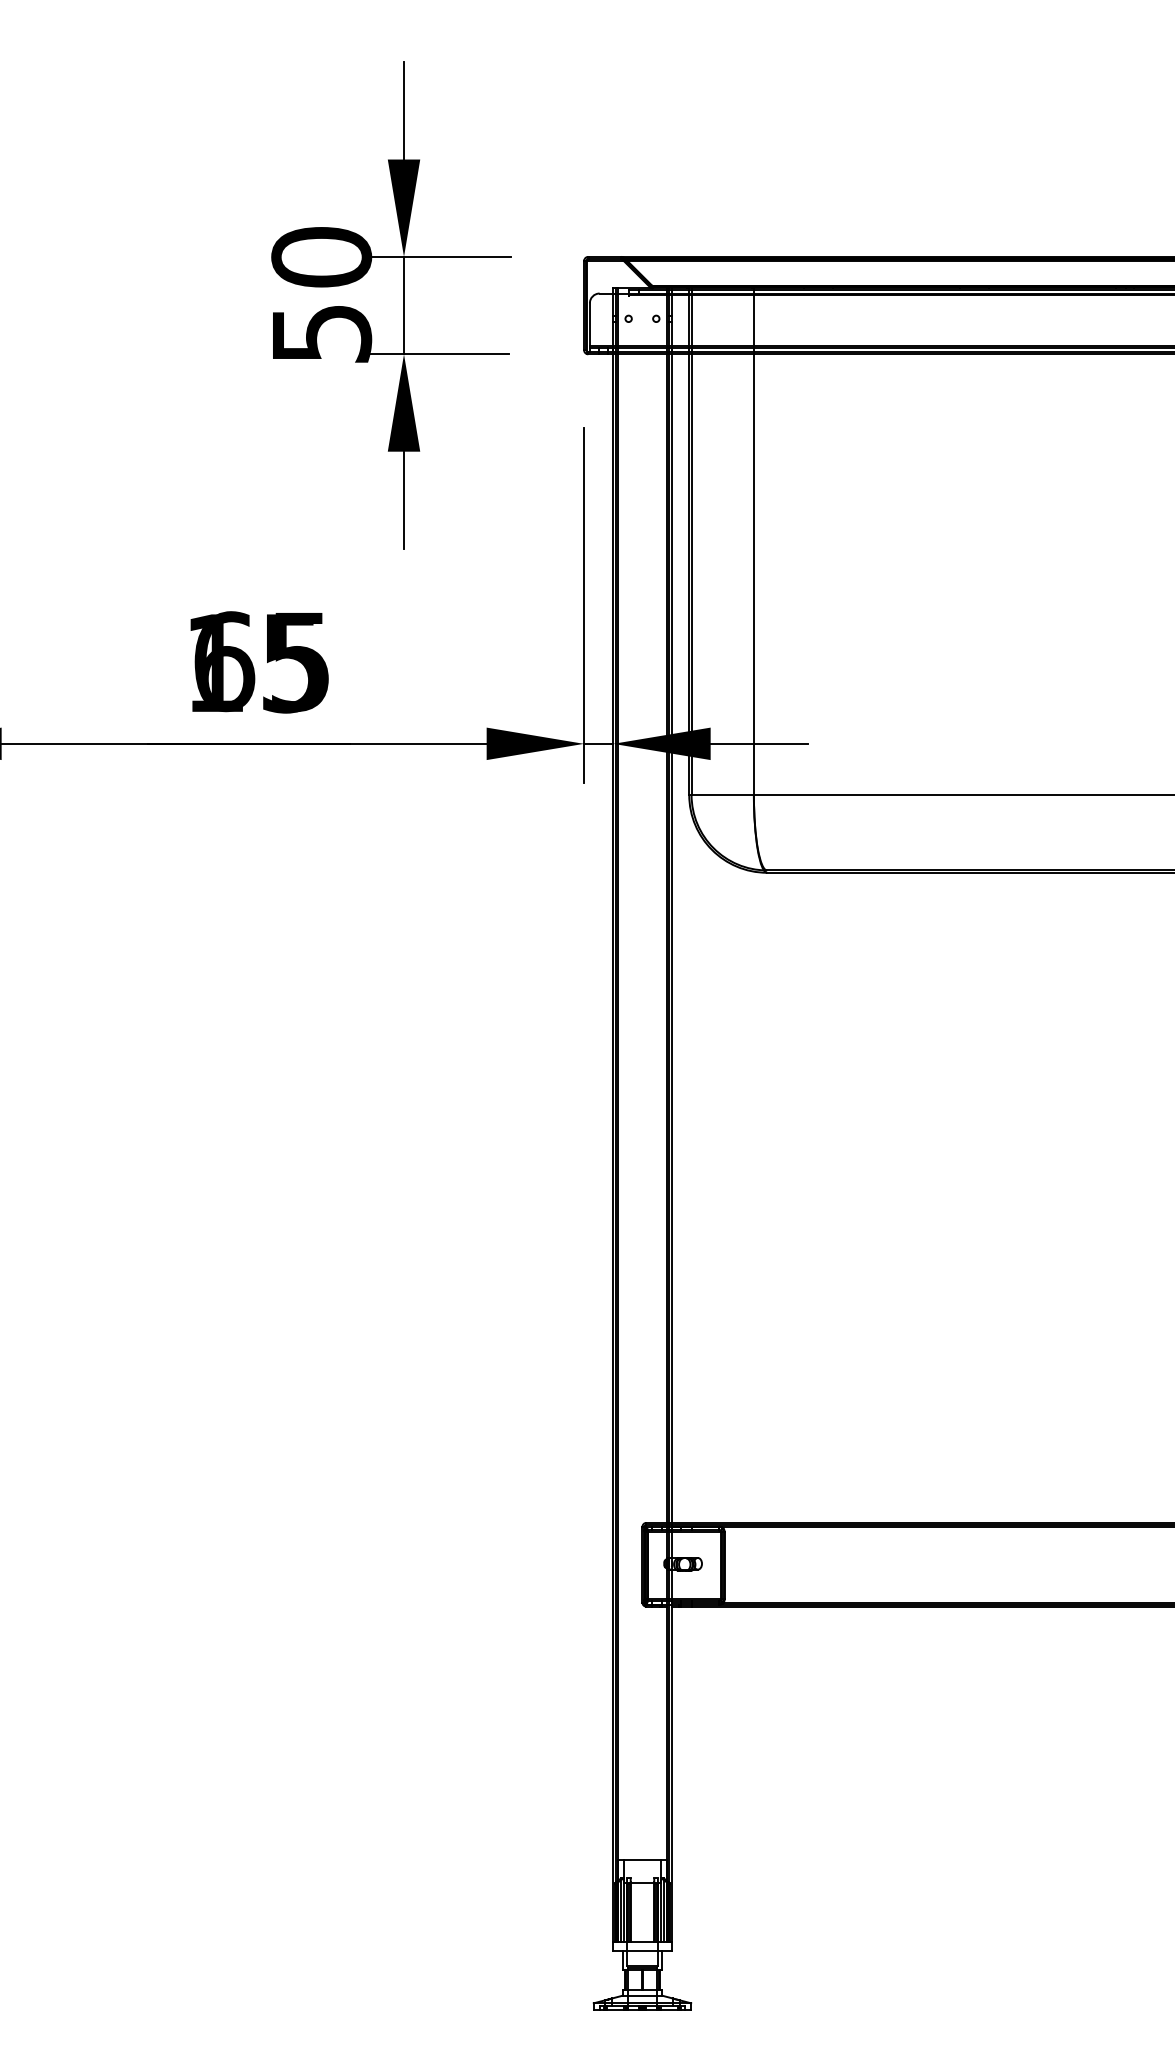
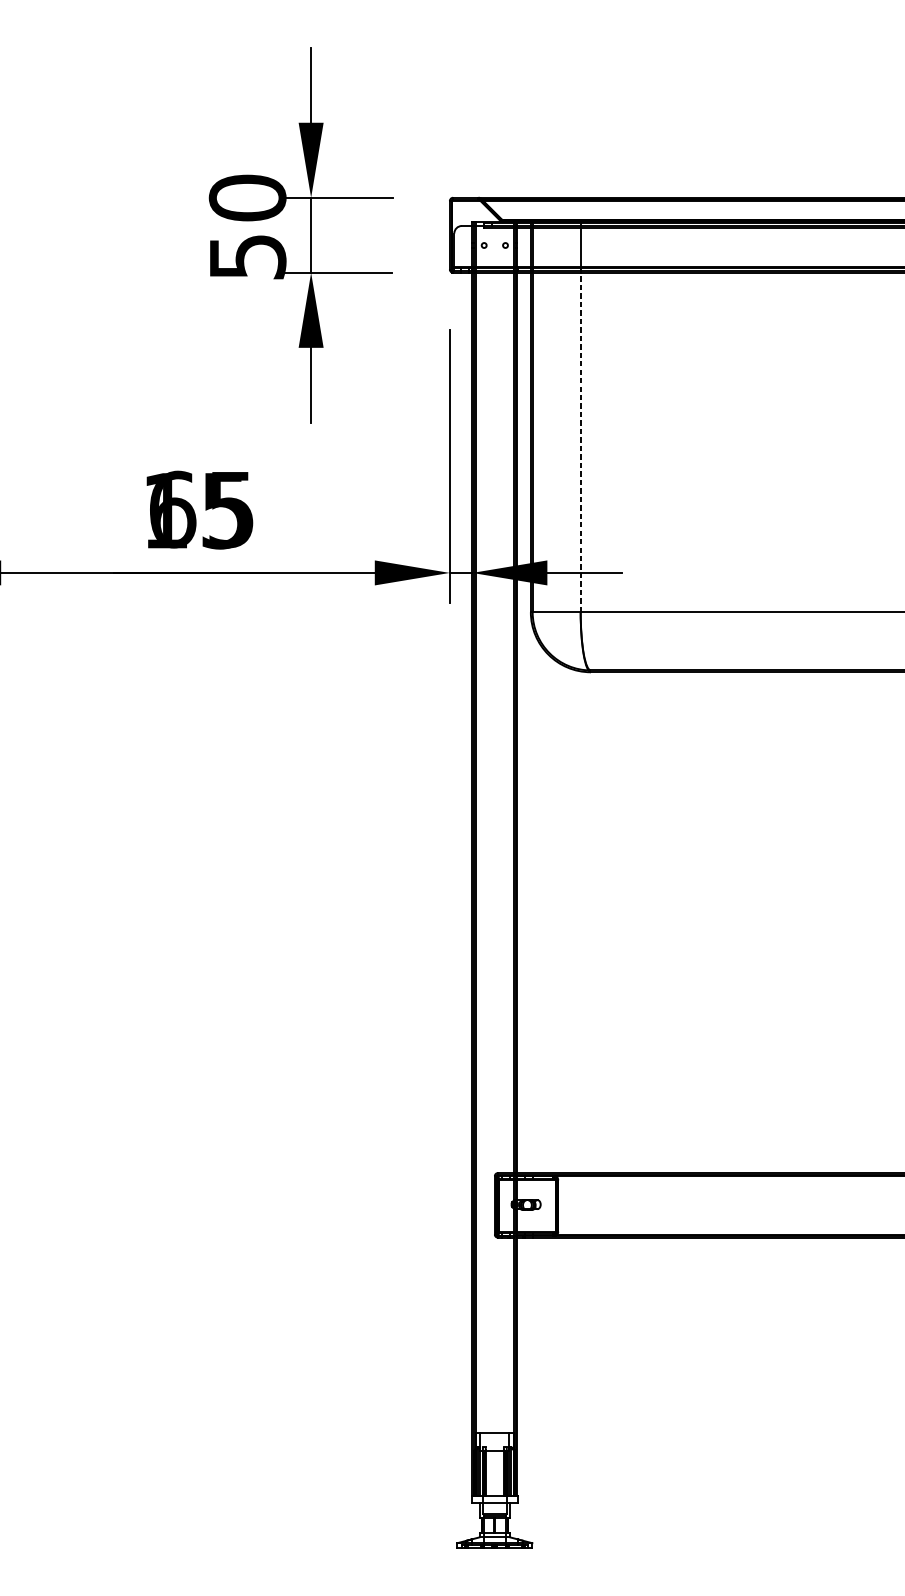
line: (753, 574) -> (580, 442), solid -> dashed

